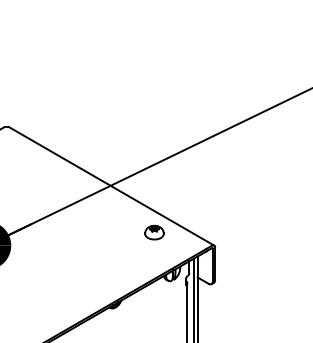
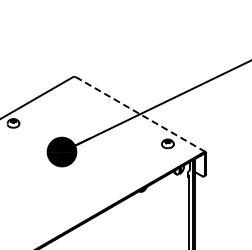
line: (111, 186) -> (140, 114), solid -> dashed

